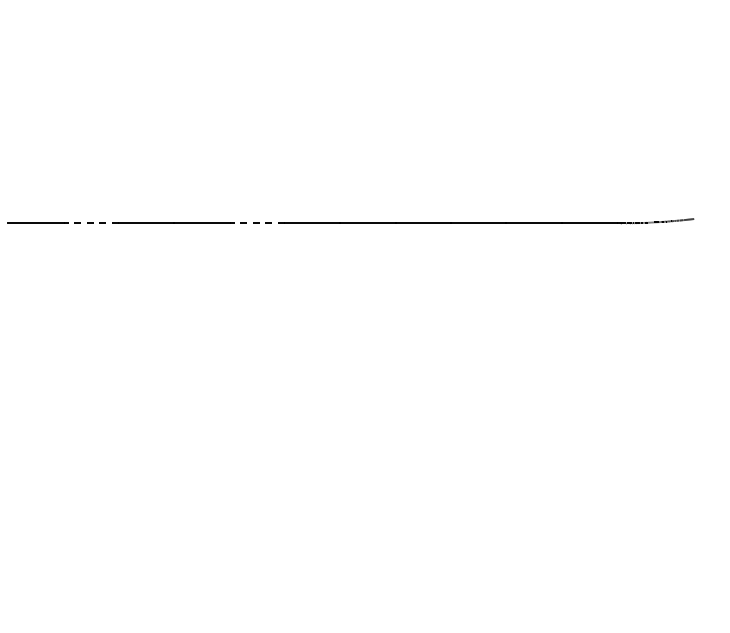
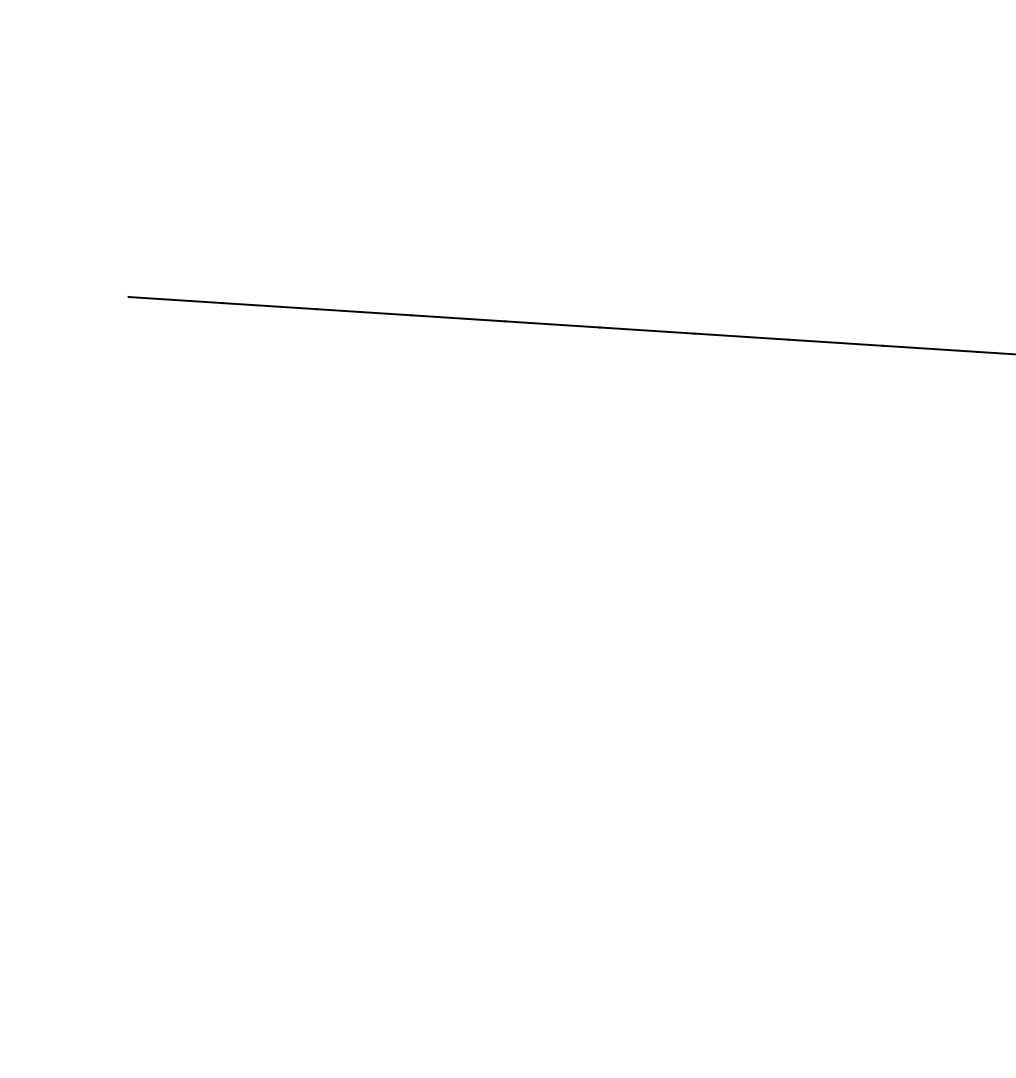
line: (91, 223) -> (270, 306), dashed -> solid
line: (257, 223) -> (553, 324), dashed -> solid

